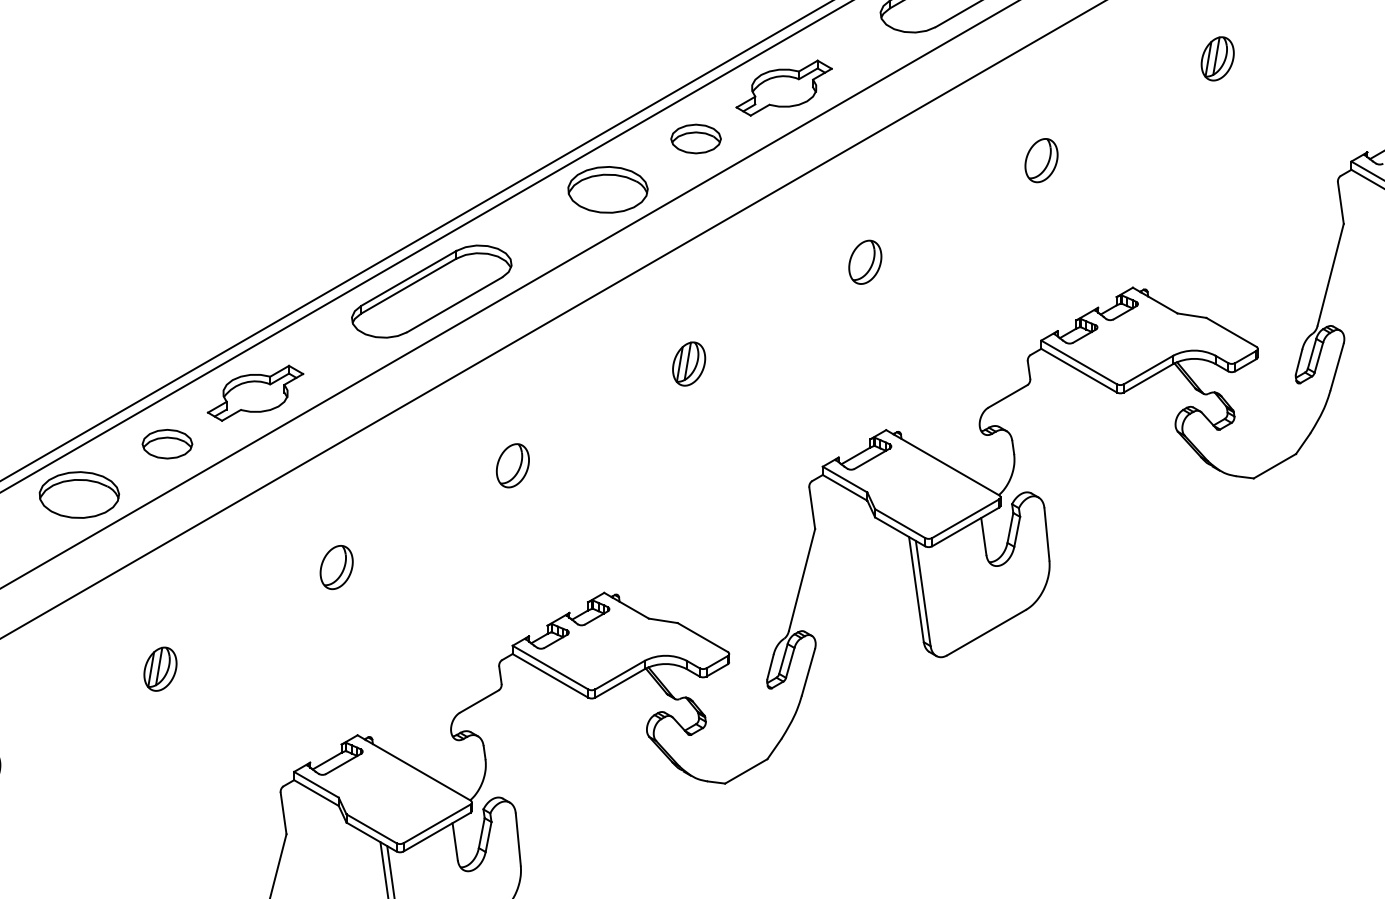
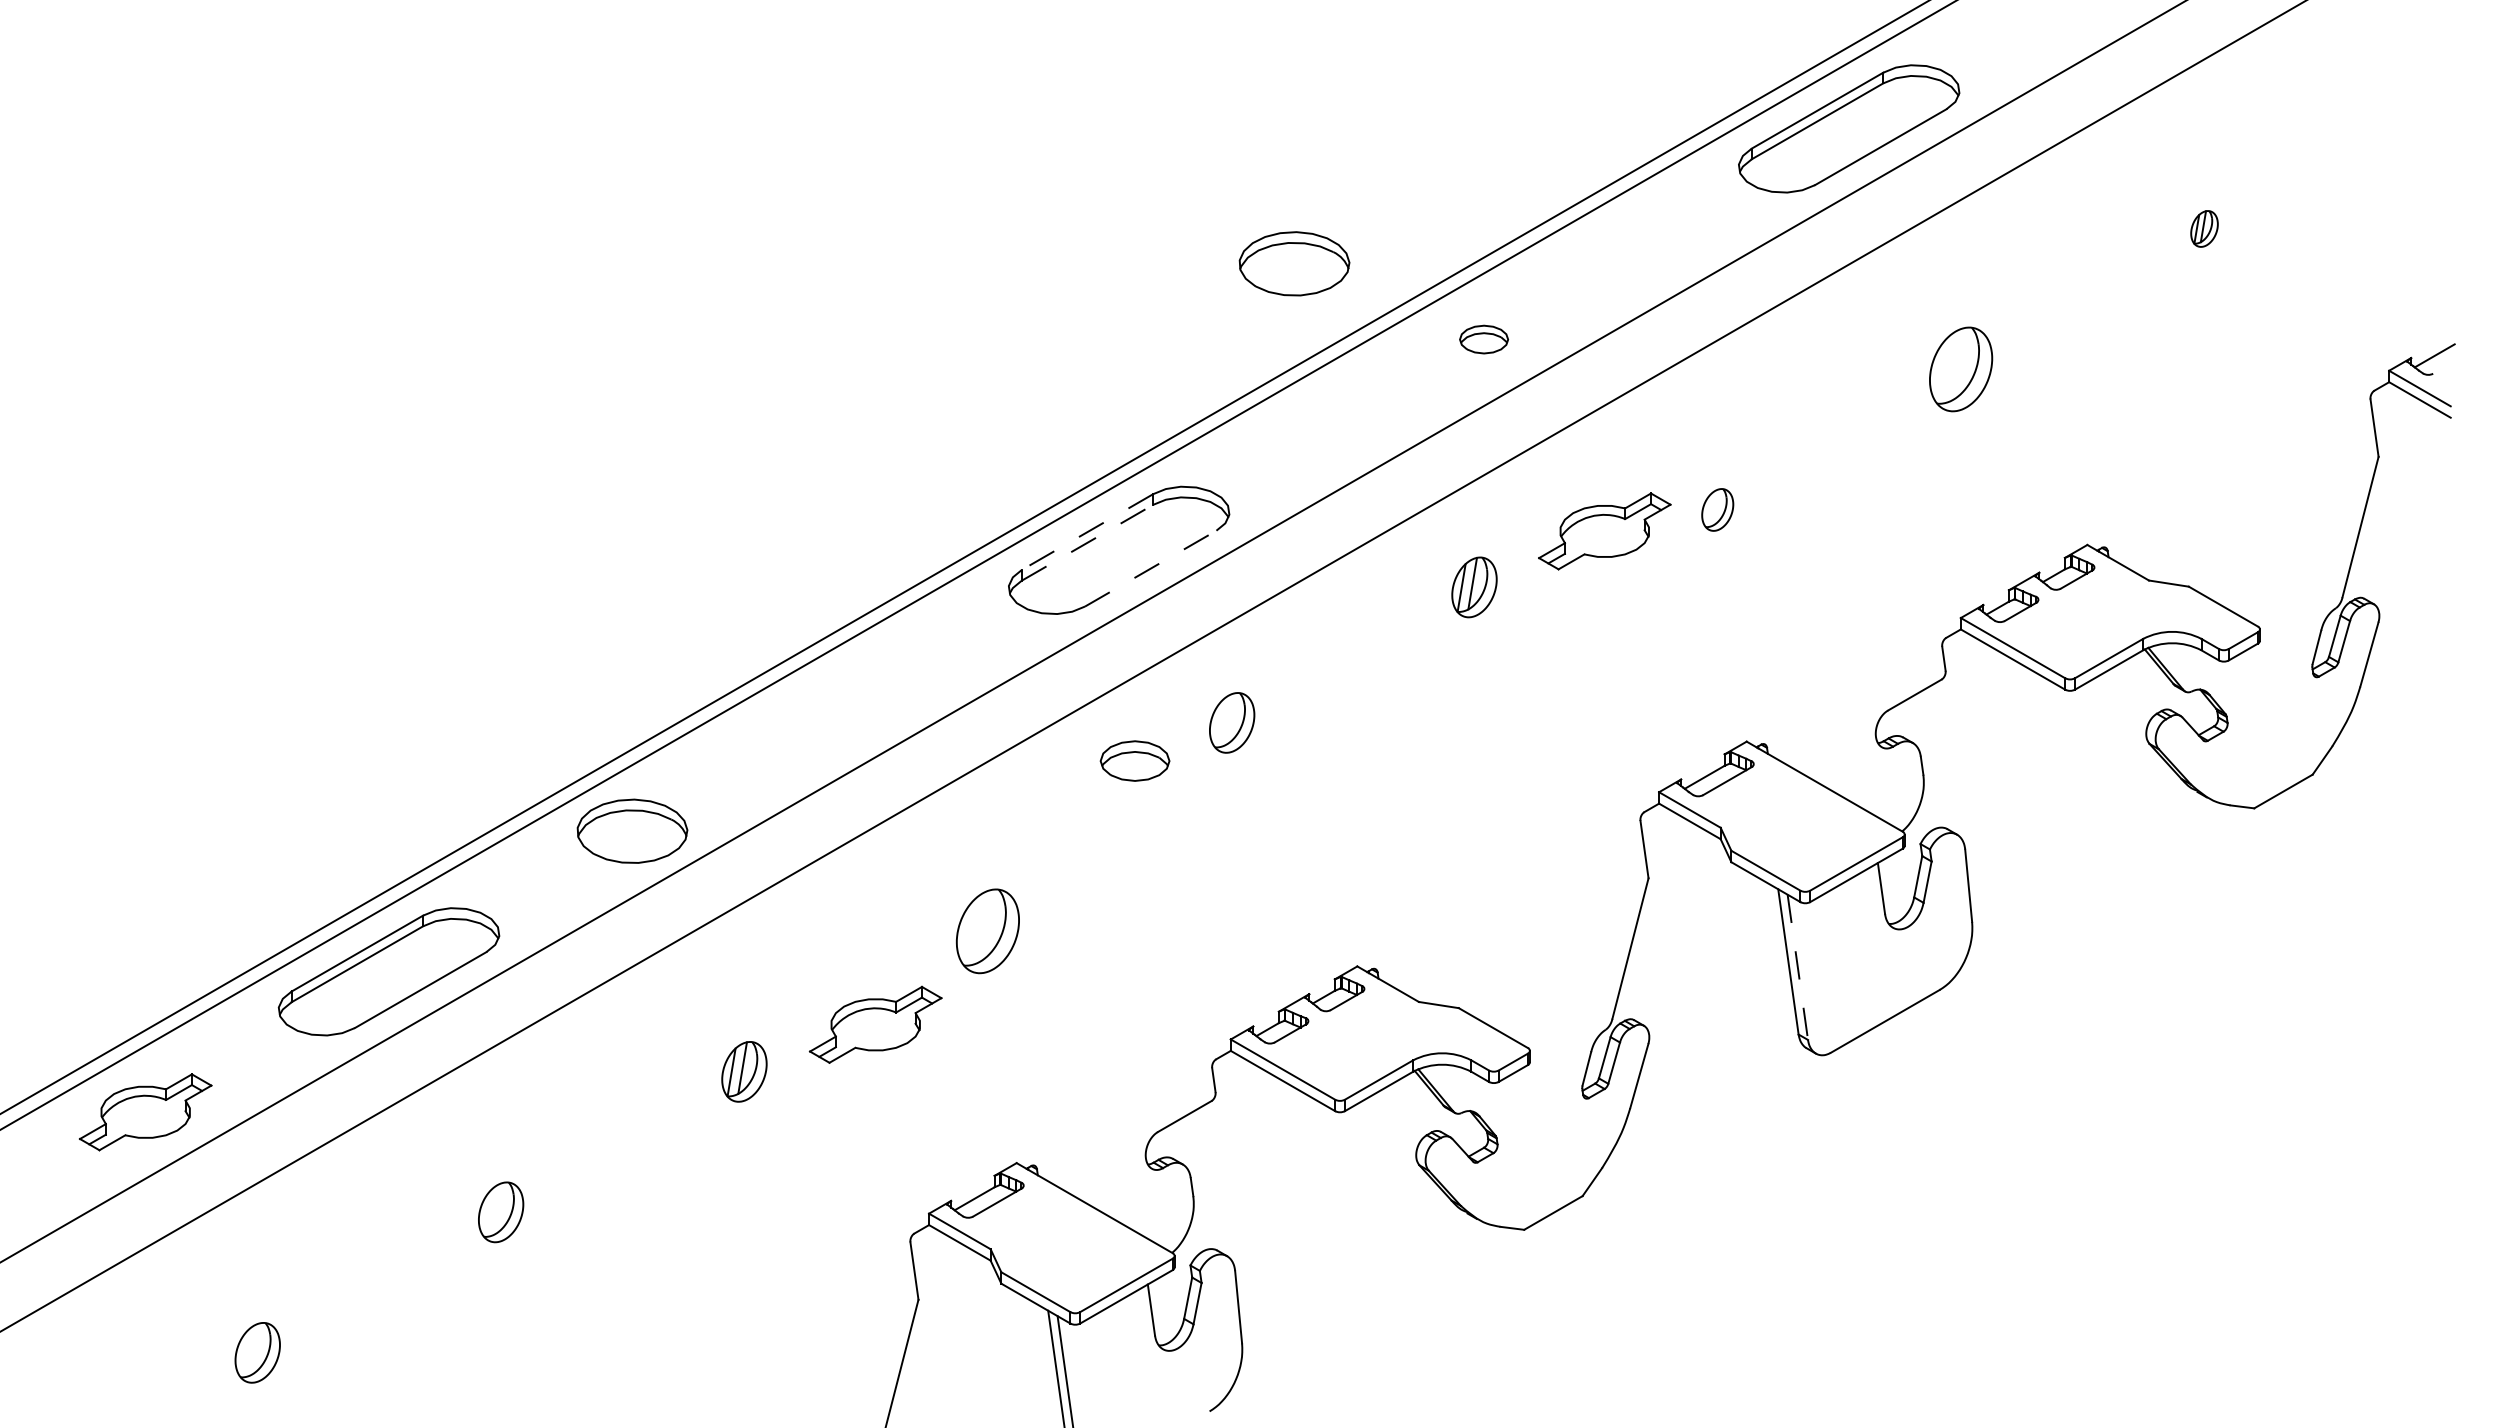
part: (1217, 58) -> (2204, 228), size x0.6
part: (783, 88) -> (1604, 531), moved
part: (695, 138) -> (1483, 339), size x0.7
part: (1041, 160) -> (1961, 369), size x1.4
part: (608, 189) -> (1294, 263), moved
part: (865, 262) -> (1717, 509), size x0.7
line: (408, 278) -> (1087, 532), solid -> dashed
line: (408, 285) -> (1087, 542), solid -> dashed
line: (454, 304) -> (1150, 568), solid -> dashed
part: (689, 364) -> (1474, 587), moved
part: (255, 393) -> (875, 1024), moved
part: (167, 443) -> (1134, 760), moved
part: (513, 465) -> (1232, 722), moved
part: (336, 567) -> (987, 931), size x1.4
line: (923, 593) -> (1797, 967), solid -> dashed

